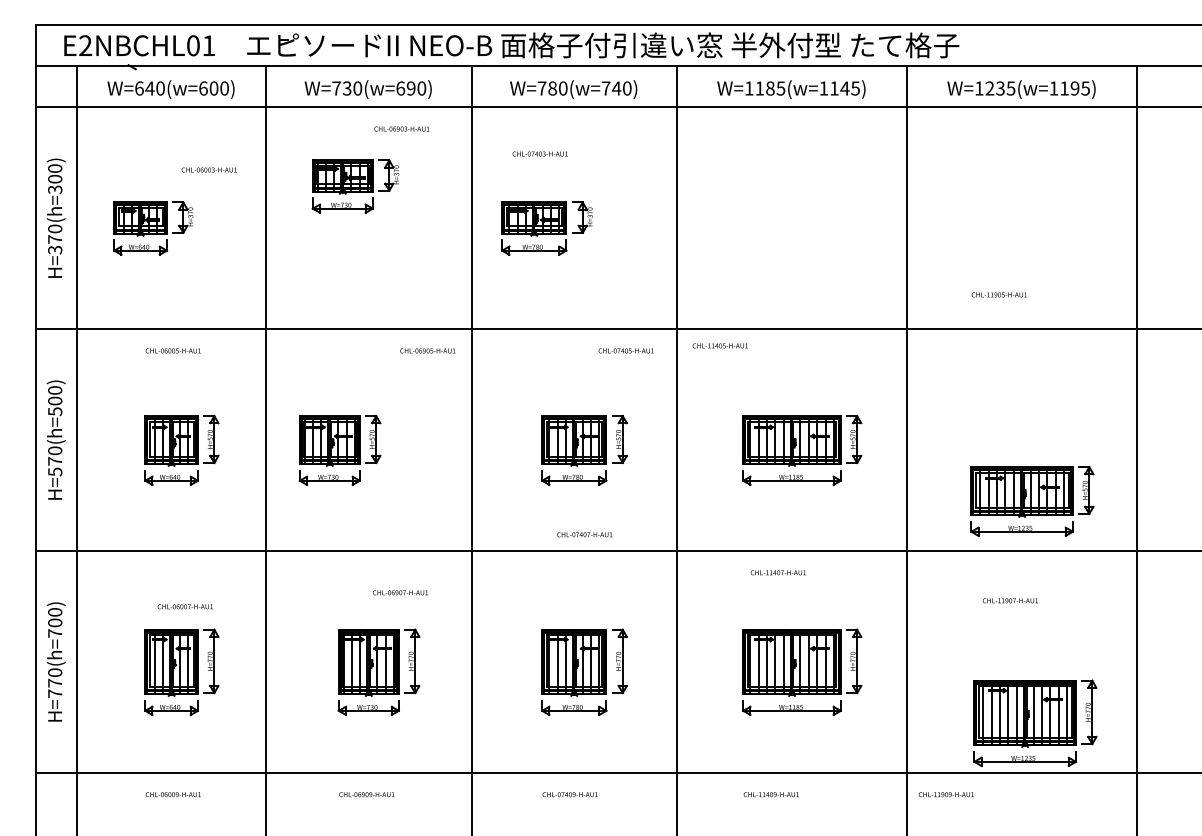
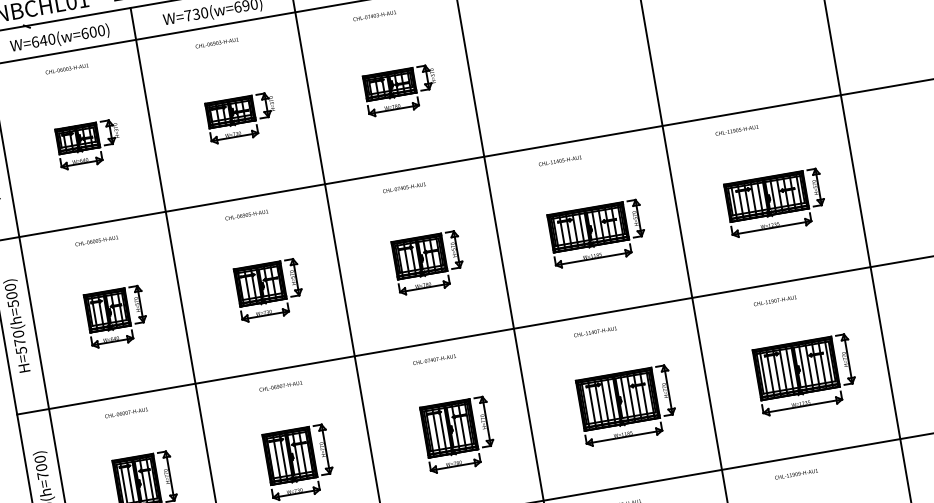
text: (401, 128) -> (216, 42), moved
text: (539, 153) -> (374, 15), moved
text: (208, 169) -> (66, 68), moved
part: (355, 186) -> (241, 118), moved
part: (153, 228) -> (89, 144), moved
part: (546, 228) -> (400, 90), moved
text: (998, 294) -> (736, 130), moved
text: (719, 345) -> (559, 160), moved
text: (427, 350) -> (246, 214), moved
text: (625, 350) -> (403, 187), moved
part: (339, 450) -> (269, 290), moved
part: (1032, 501) -> (775, 203), moved
text: (584, 534) -> (434, 359), moved
text: (400, 592) -> (280, 386), moved
text: (1010, 600) -> (775, 300), moved
text: (184, 606) -> (125, 412), moved
part: (1035, 722) -> (805, 374), moved
text: (945, 794) -> (795, 474), moved

